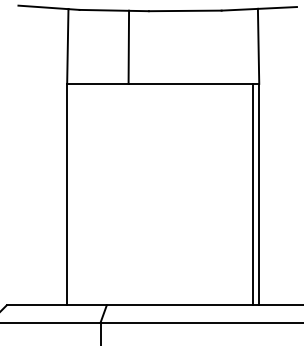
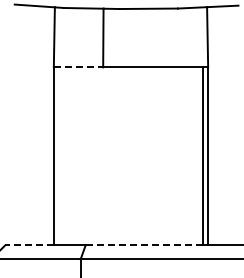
line: (97, 83) -> (78, 67), solid -> dashed
line: (36, 305) -> (29, 245), solid -> dashed
line: (180, 305) -> (144, 245), solid -> dashed

